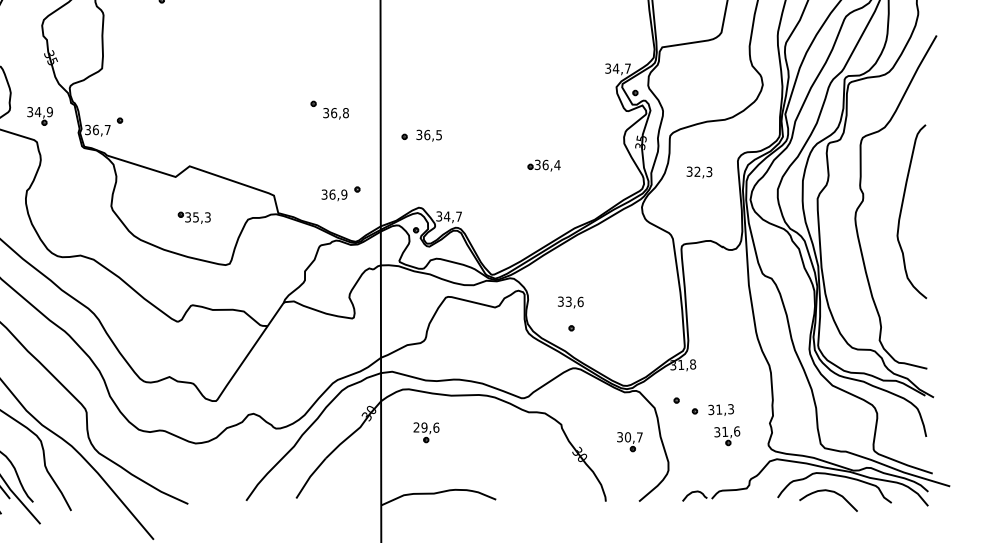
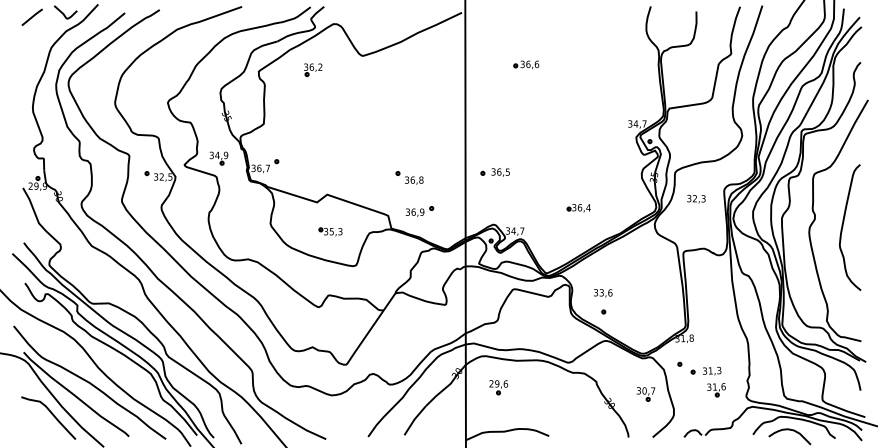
part: (329, 109) -> (409, 177), moved
part: (543, 166) -> (578, 208), moved
part: (340, 193) -> (419, 211), moved

